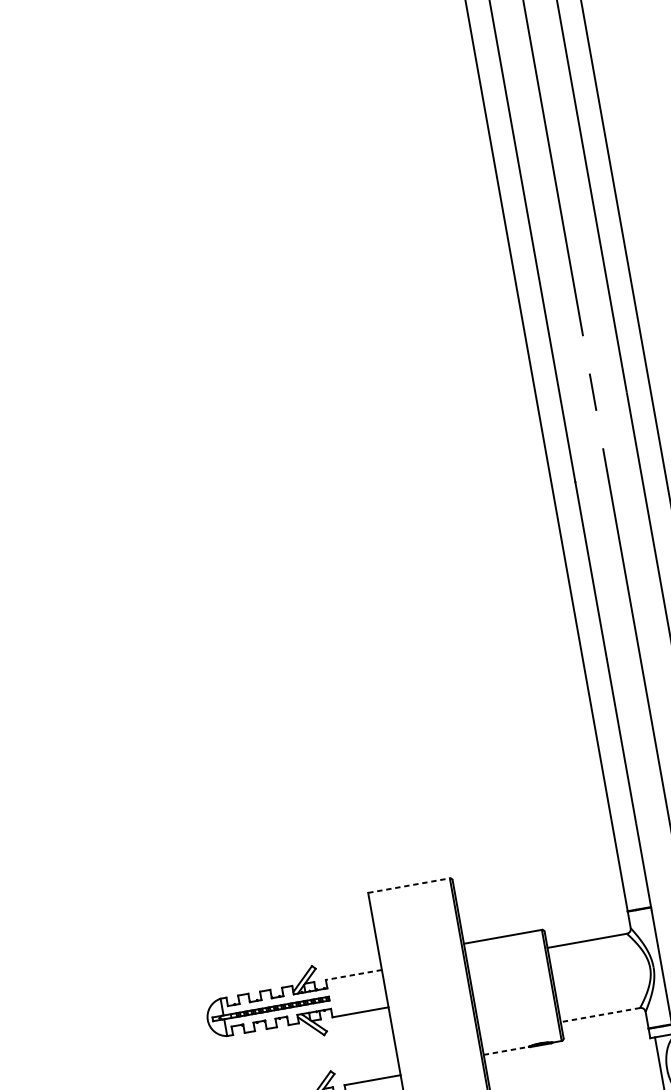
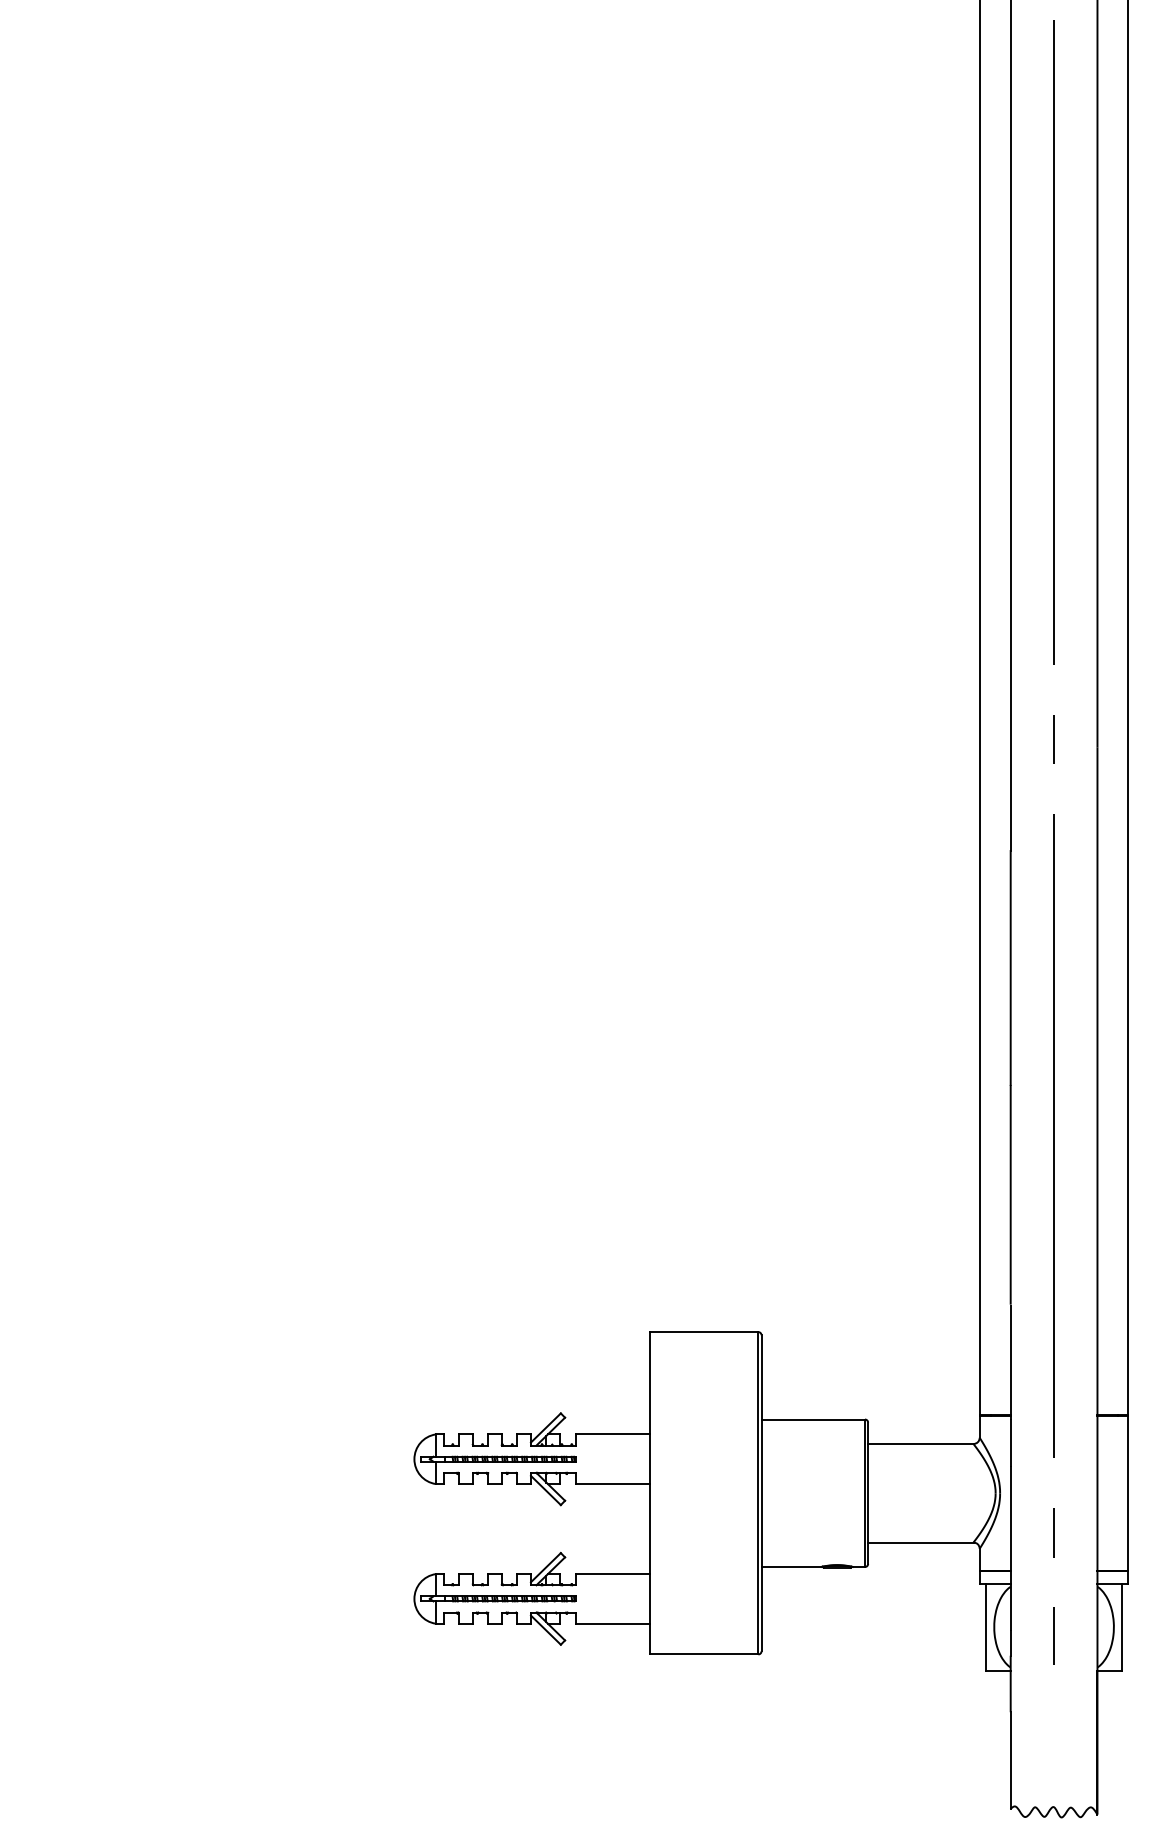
line: (409, 885) -> (704, 1332), dashed -> solid
line: (353, 975) -> (612, 1434), dashed -> solid
line: (600, 1015) -> (920, 1542), dashed -> solid
line: (506, 1051) -> (791, 1567), dashed -> solid

